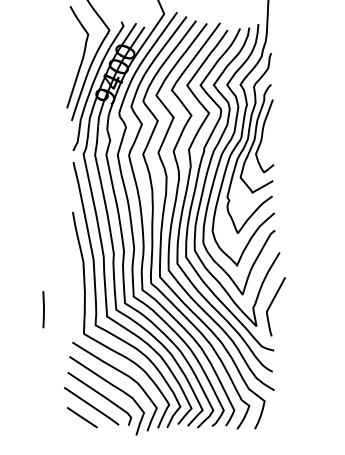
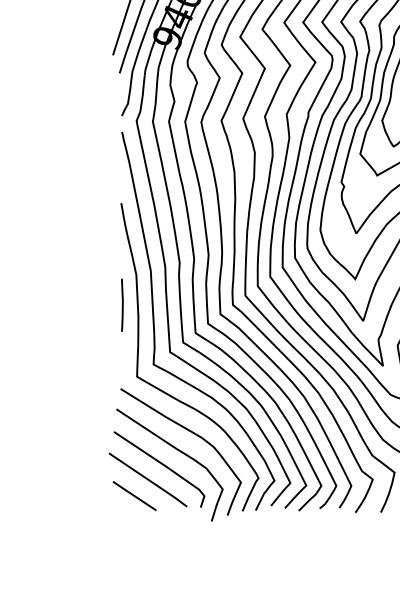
line: (43, 309) -> (122, 304), moved

